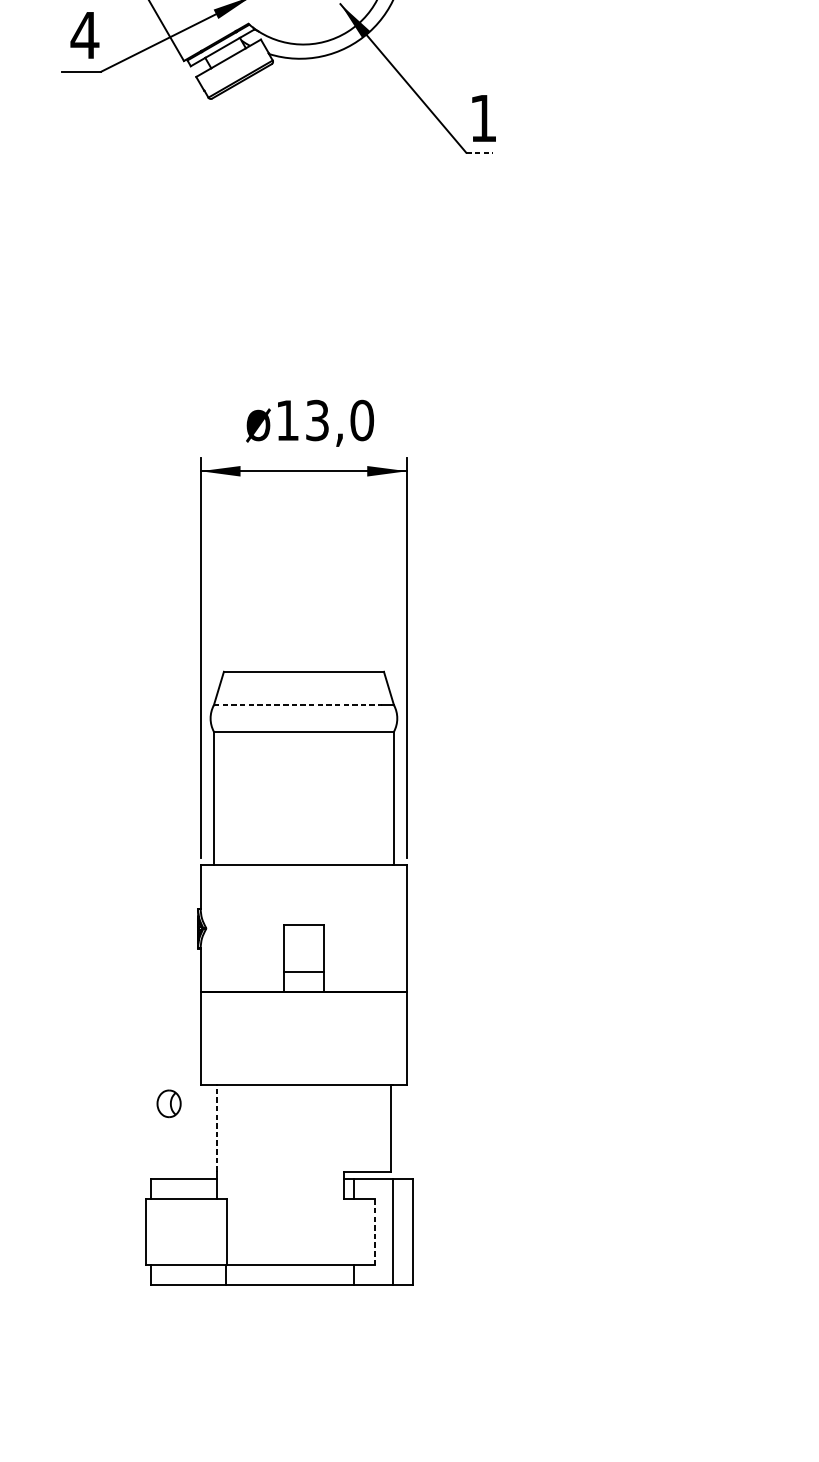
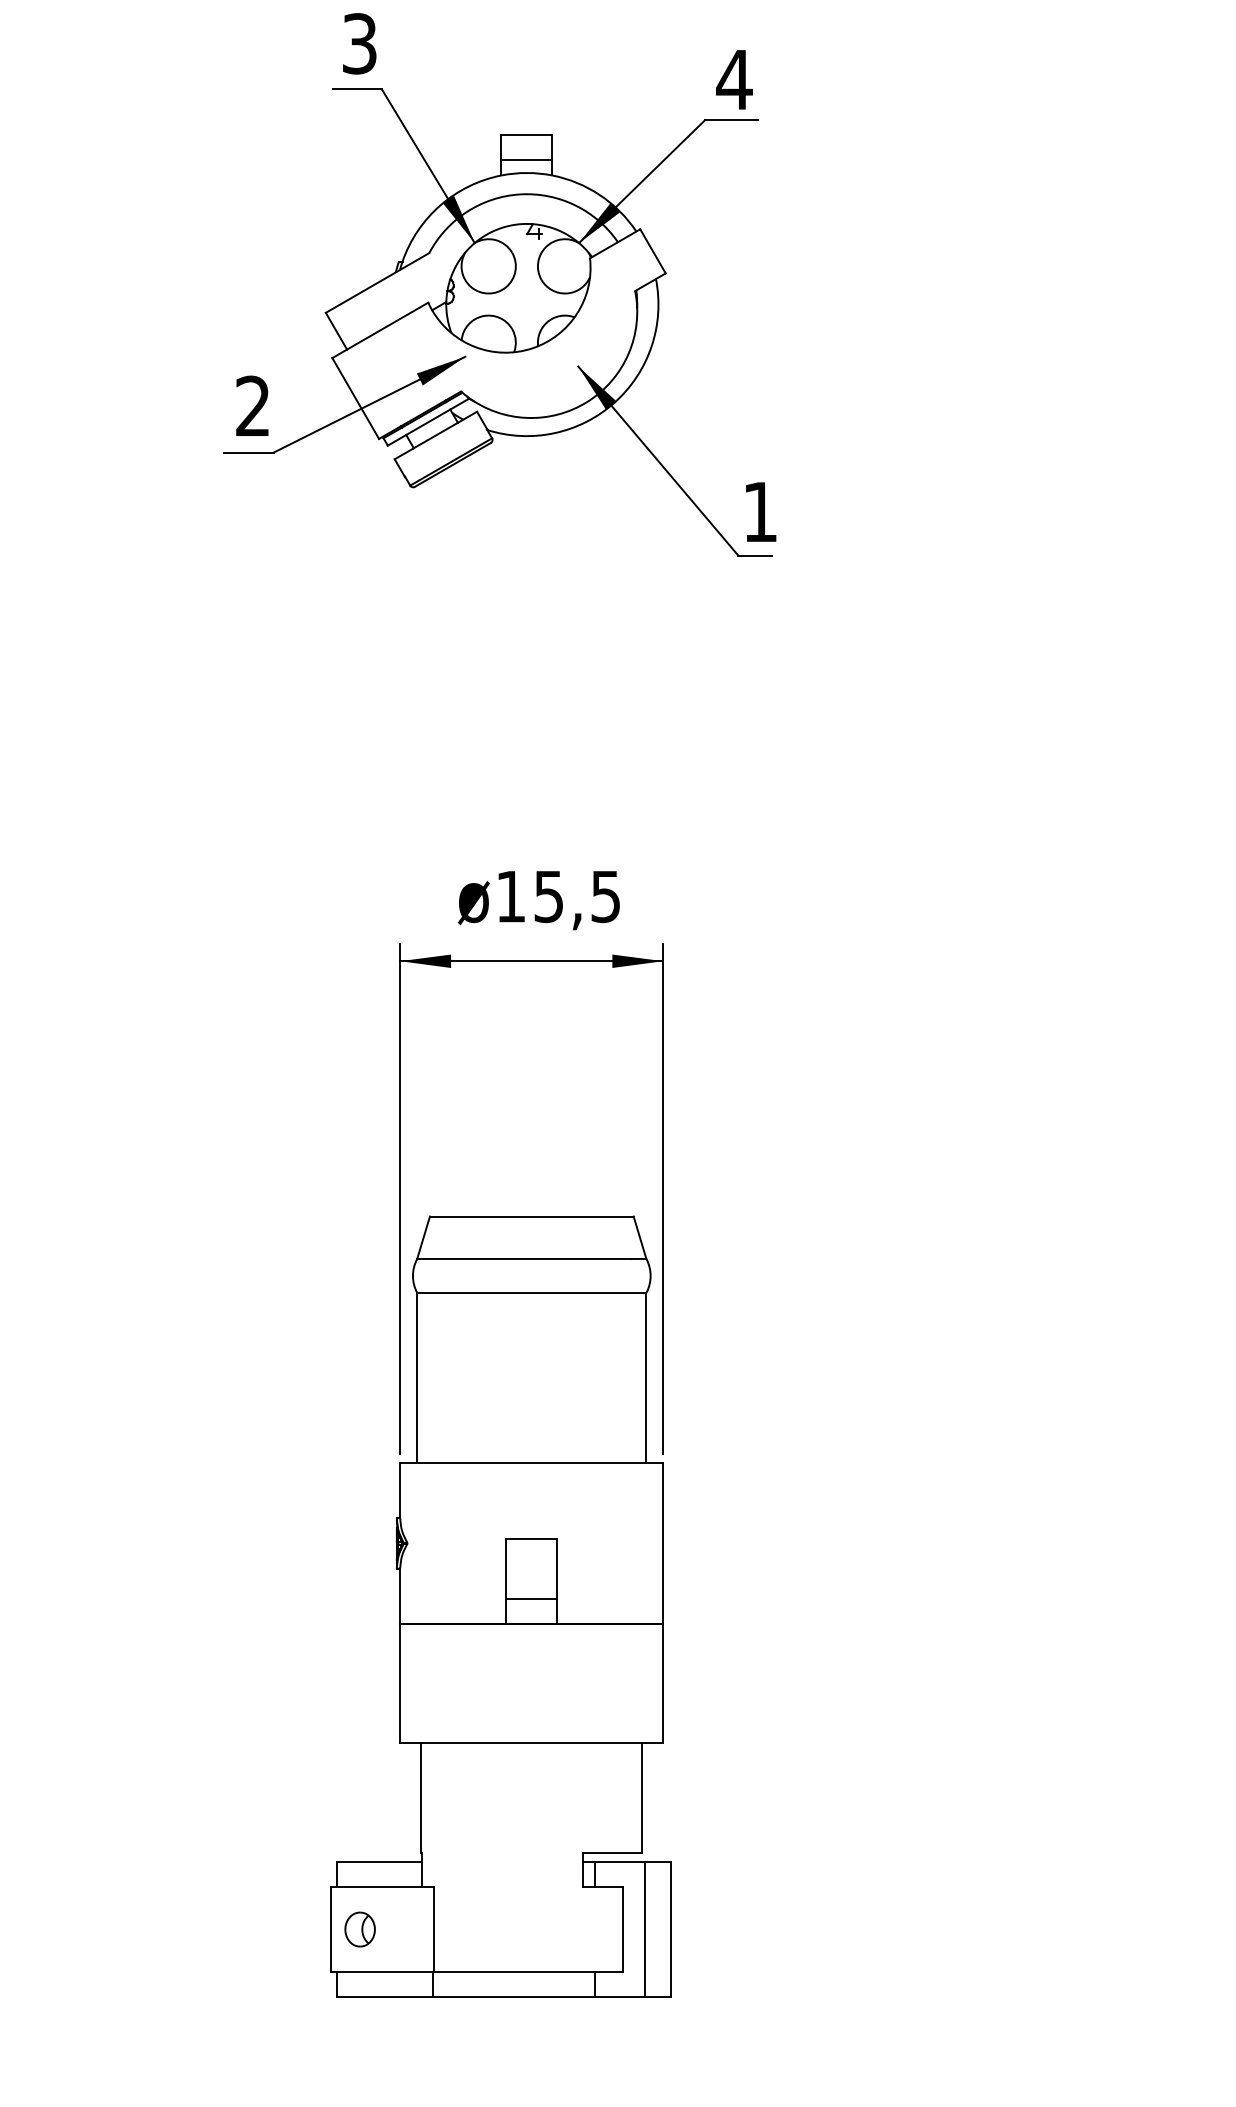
text: (84, 34) -> (252, 405), 4 -> 2
line: (479, 152) -> (755, 555), dashed -> solid
text: (340, 420) -> (578, 896), 13,0 -> 15,5
line: (298, 705) -> (524, 1259), dashed -> solid
part: (168, 1103) -> (359, 1929), moved
line: (217, 1128) -> (421, 1797), dashed -> solid
line: (375, 1231) -> (622, 1929), dashed -> solid

